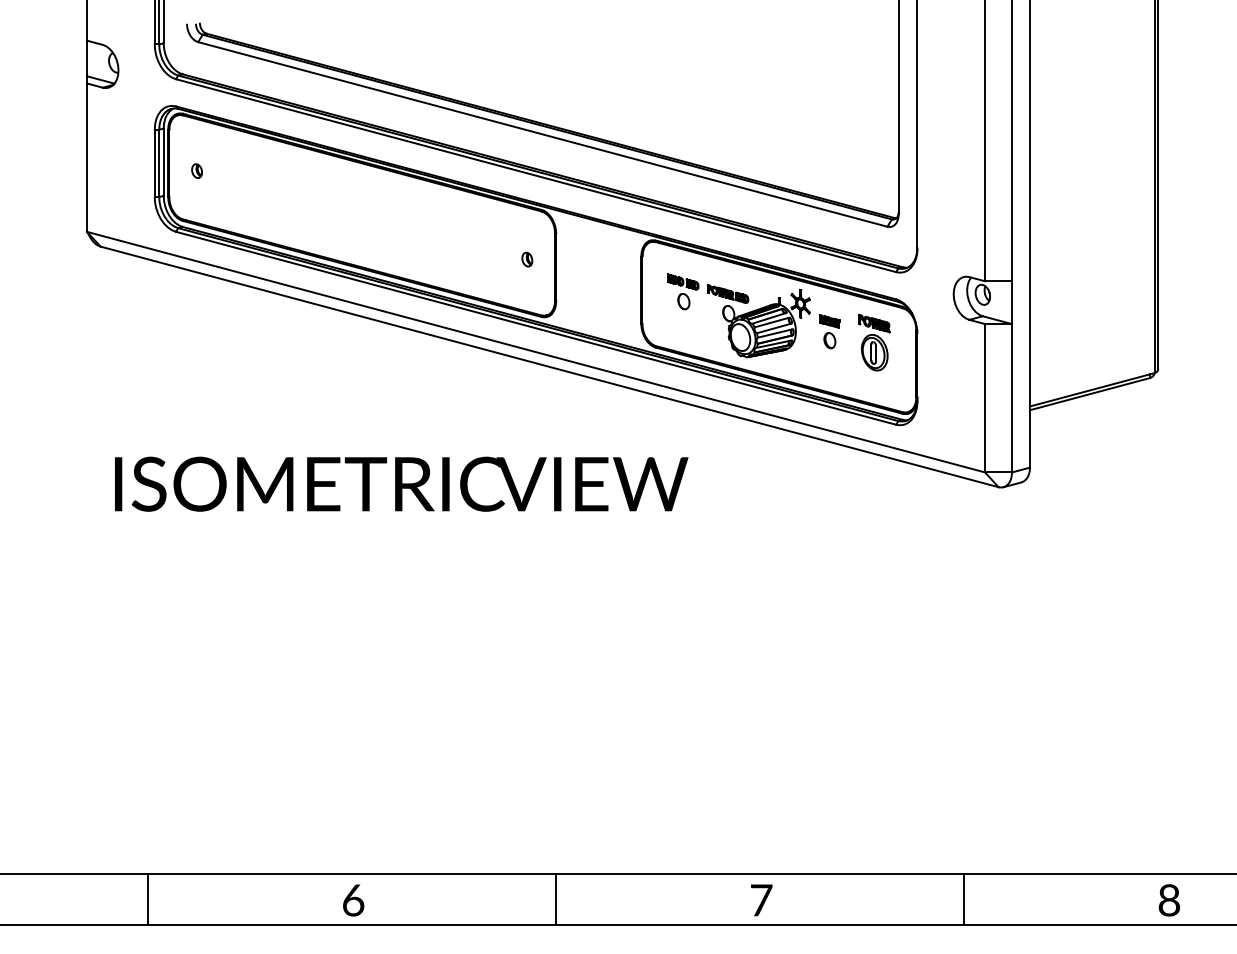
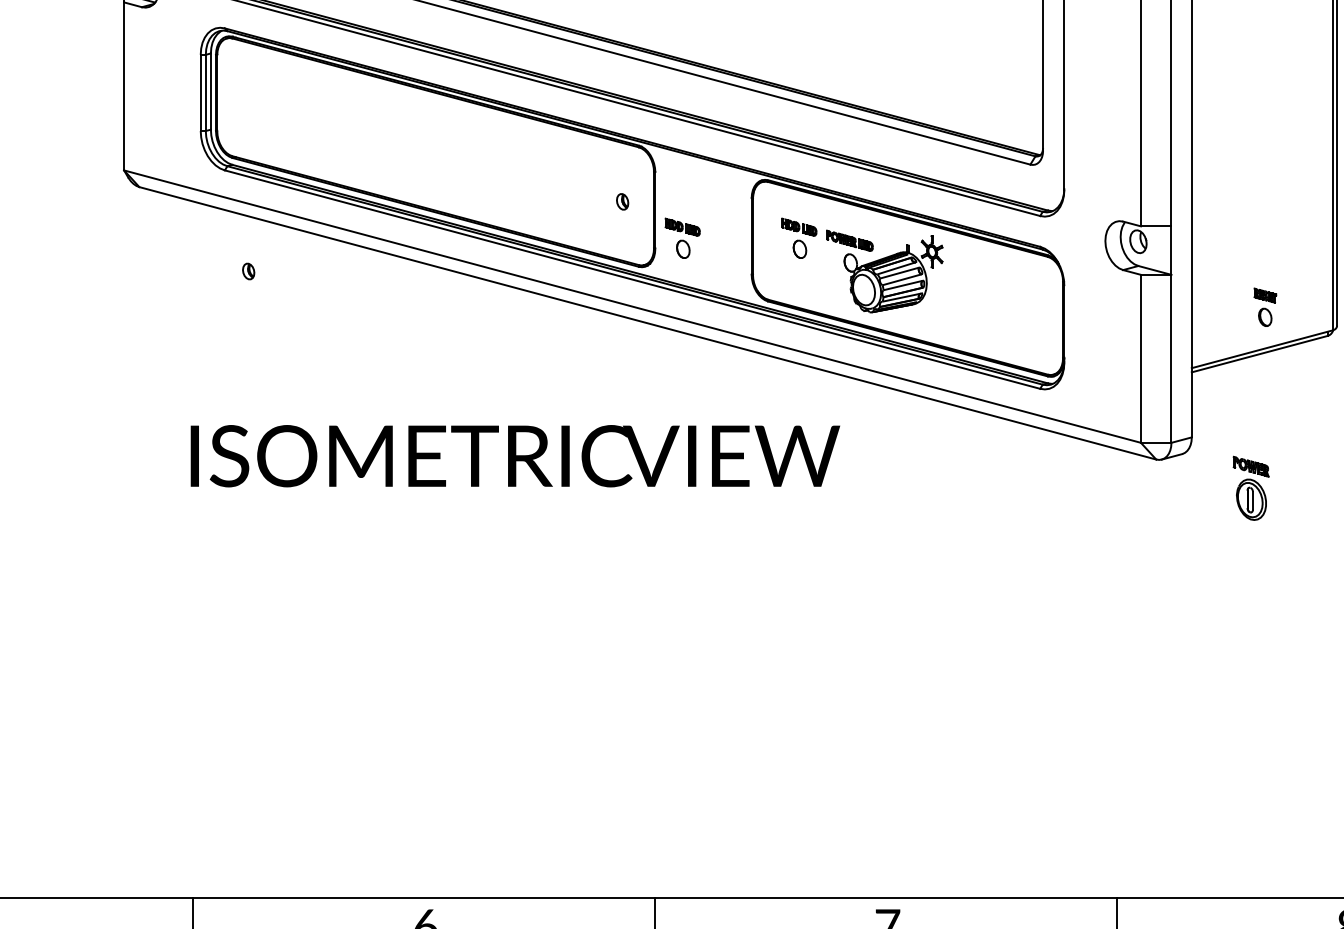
part: (196, 170) -> (248, 270), moved
part: (580, 291) -> (682, 237), added
part: (829, 331) -> (1264, 307), moved
part: (874, 342) -> (1251, 488), moved
text: (401, 483) -> (515, 455), moved

